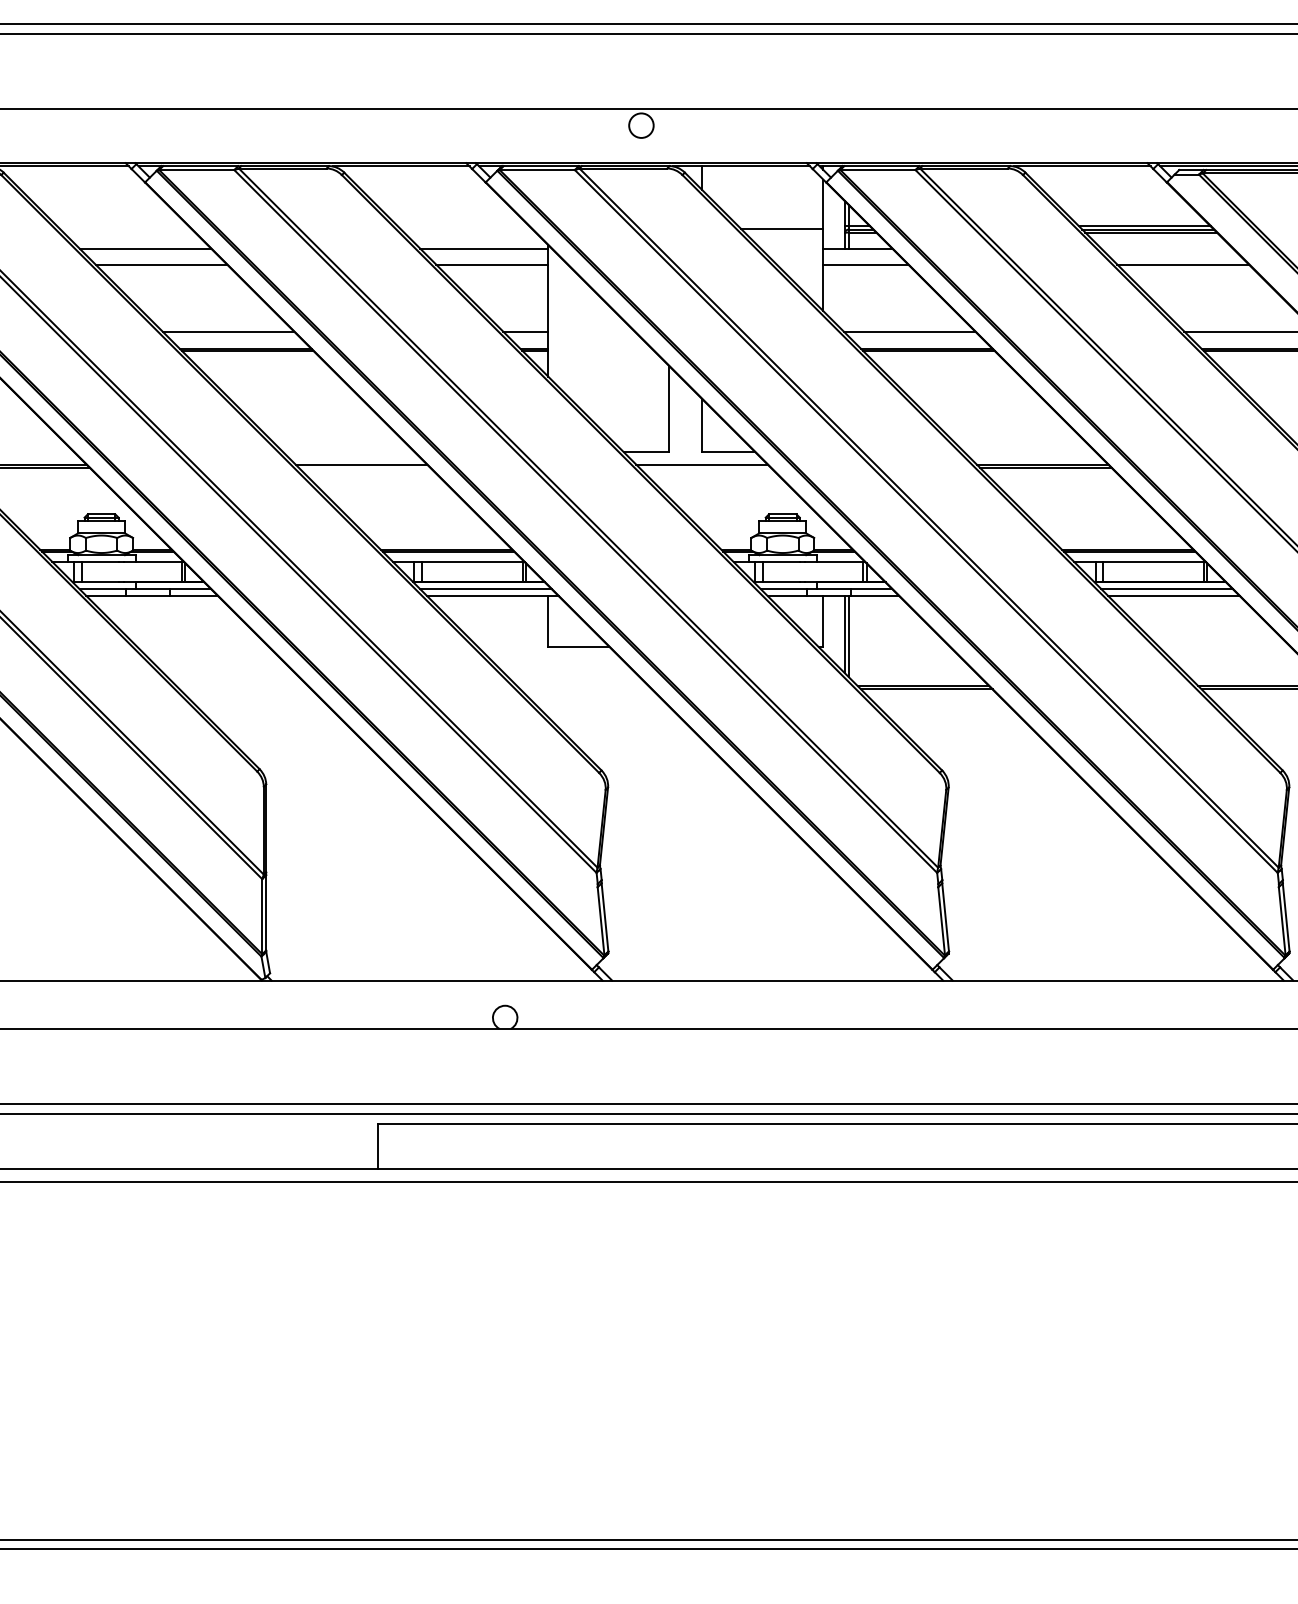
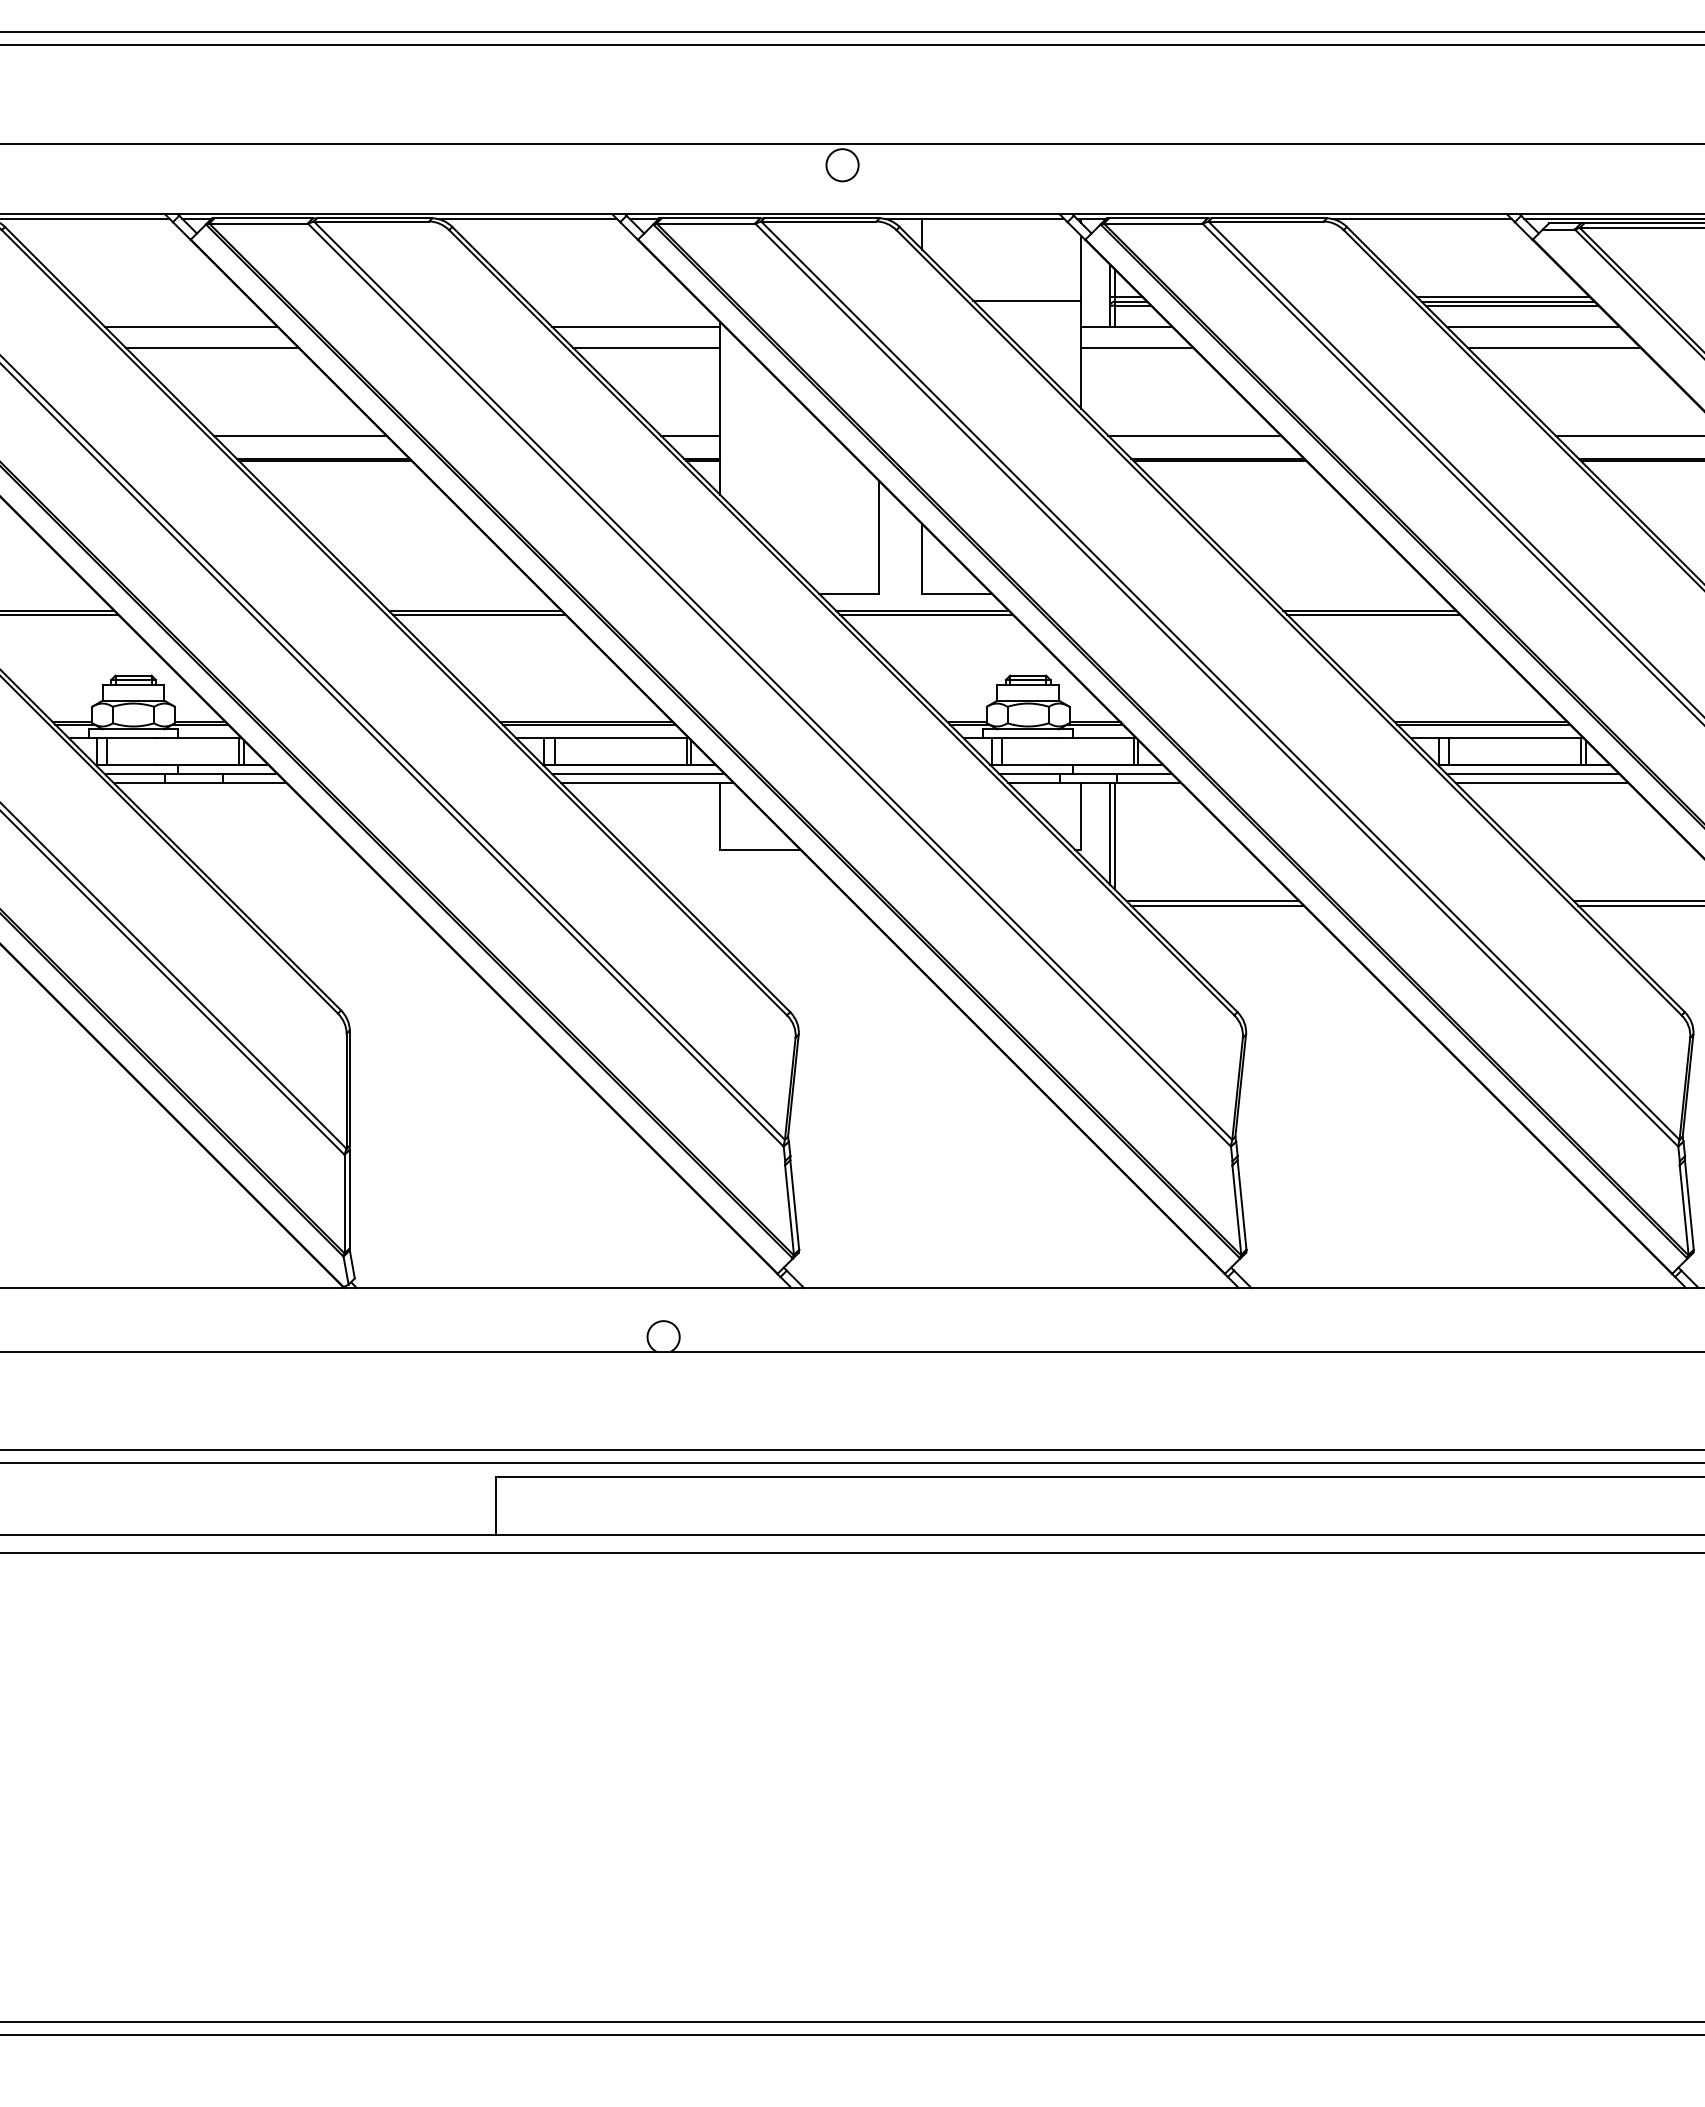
line: (1166, 248) -> (1532, 326), added
line: (364, 467) -> (478, 614), added
line: (704, 467) -> (925, 614), added

